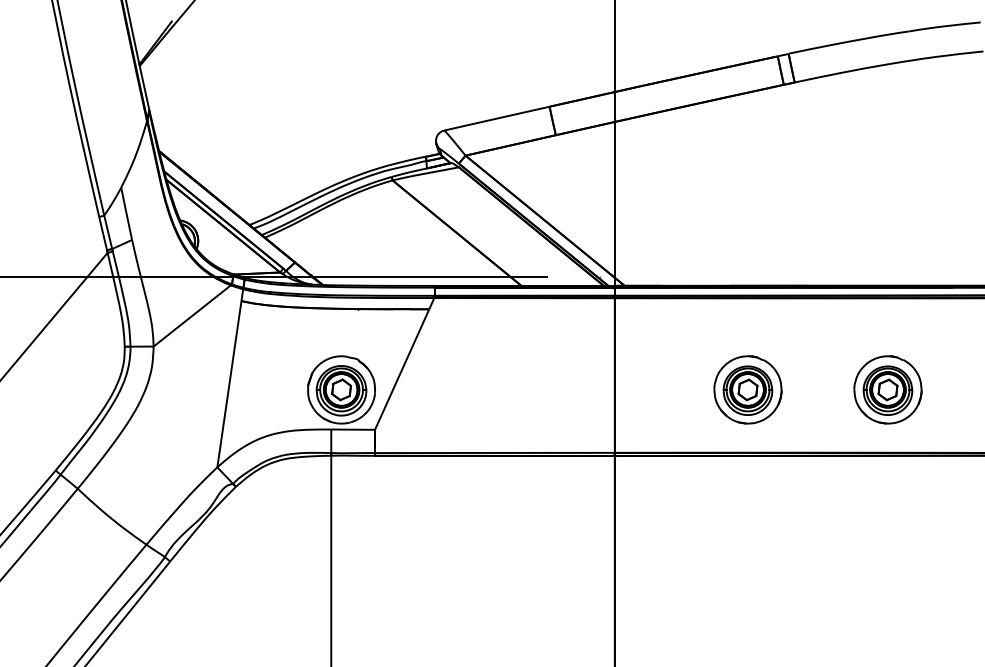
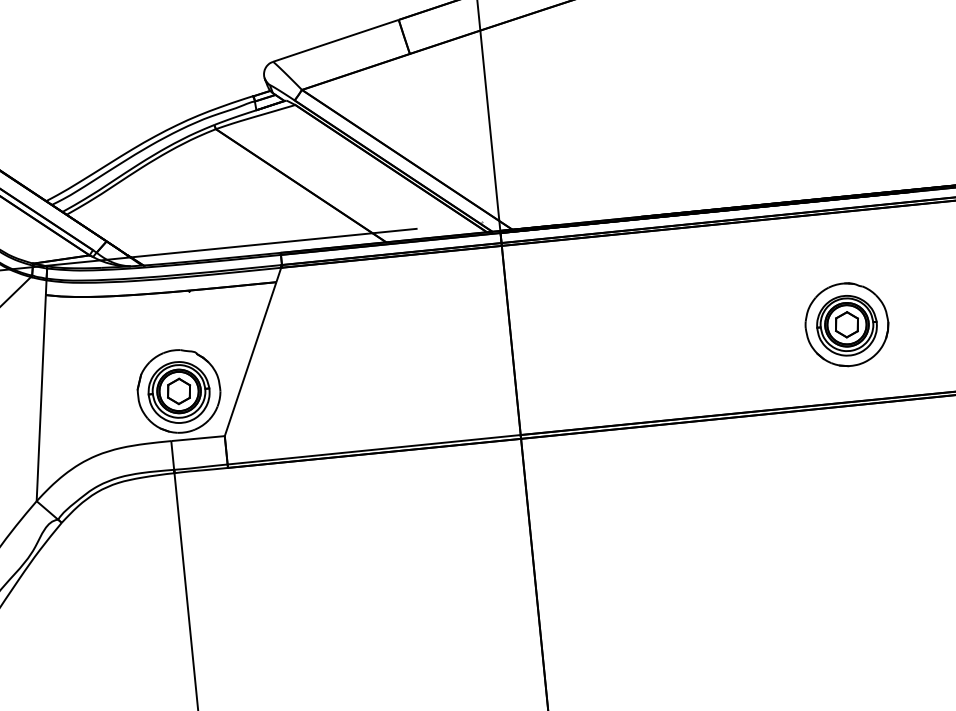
part: (747, 389) -> (675, 341), removed

